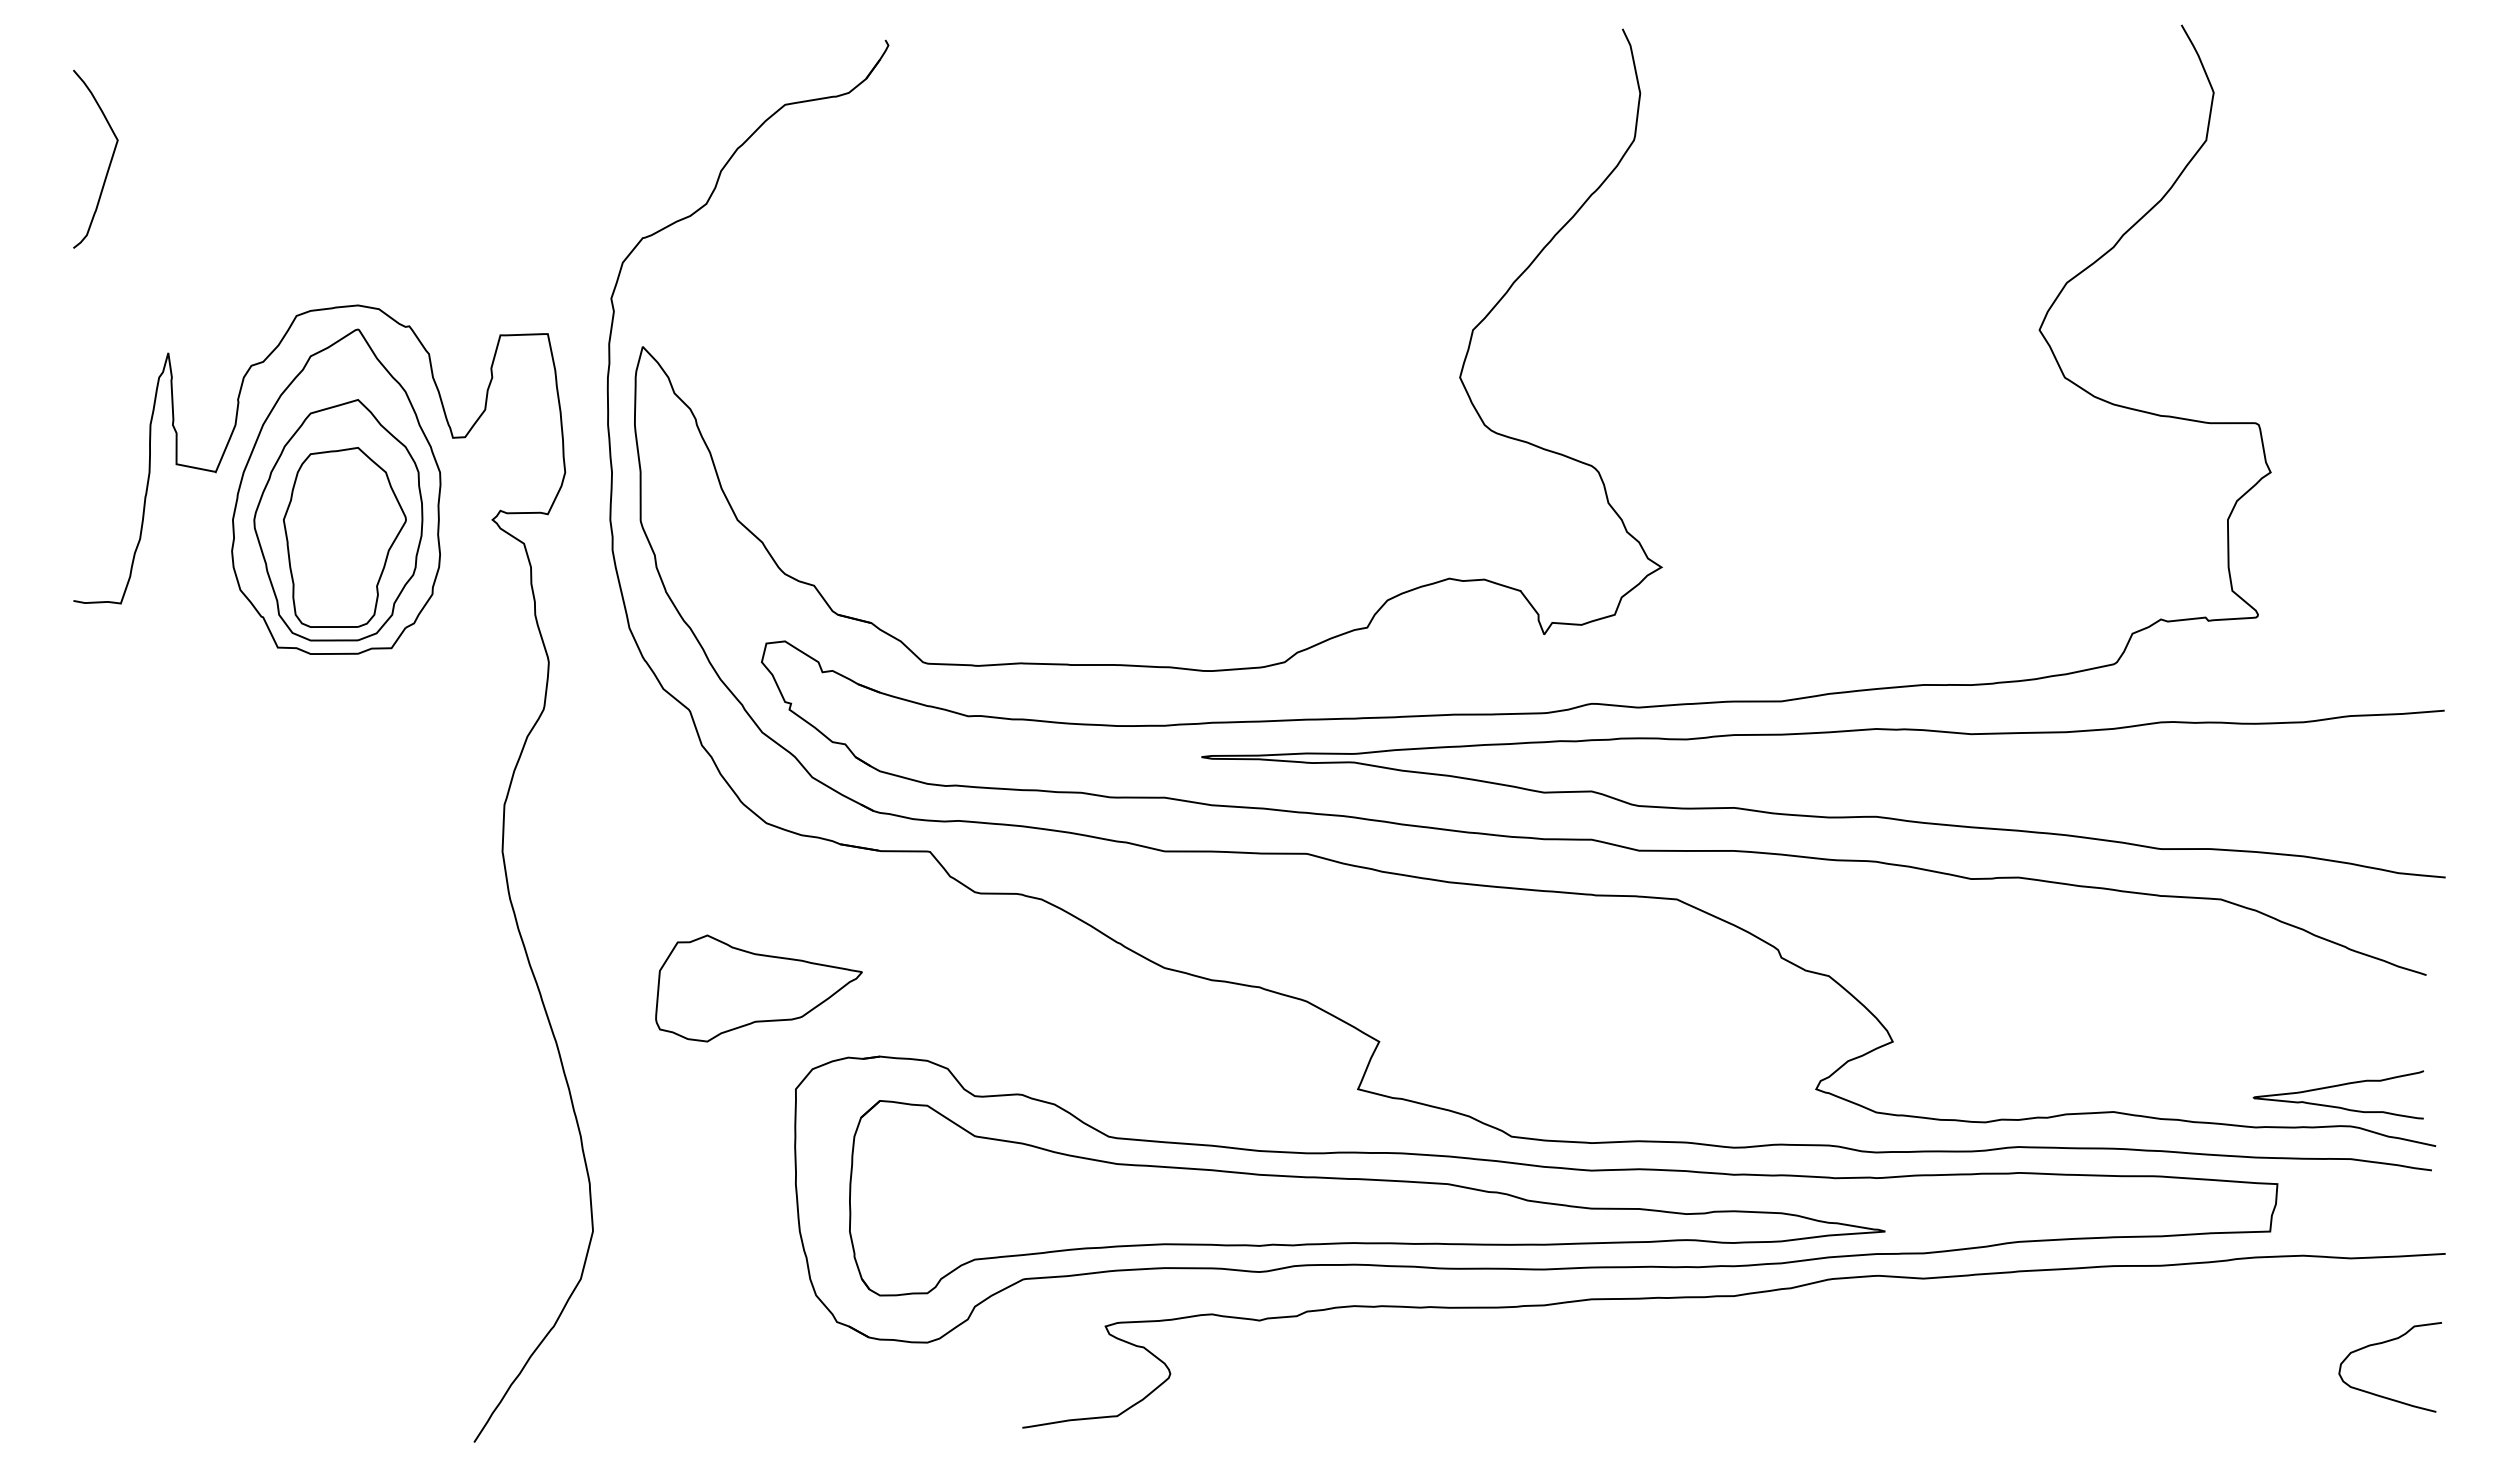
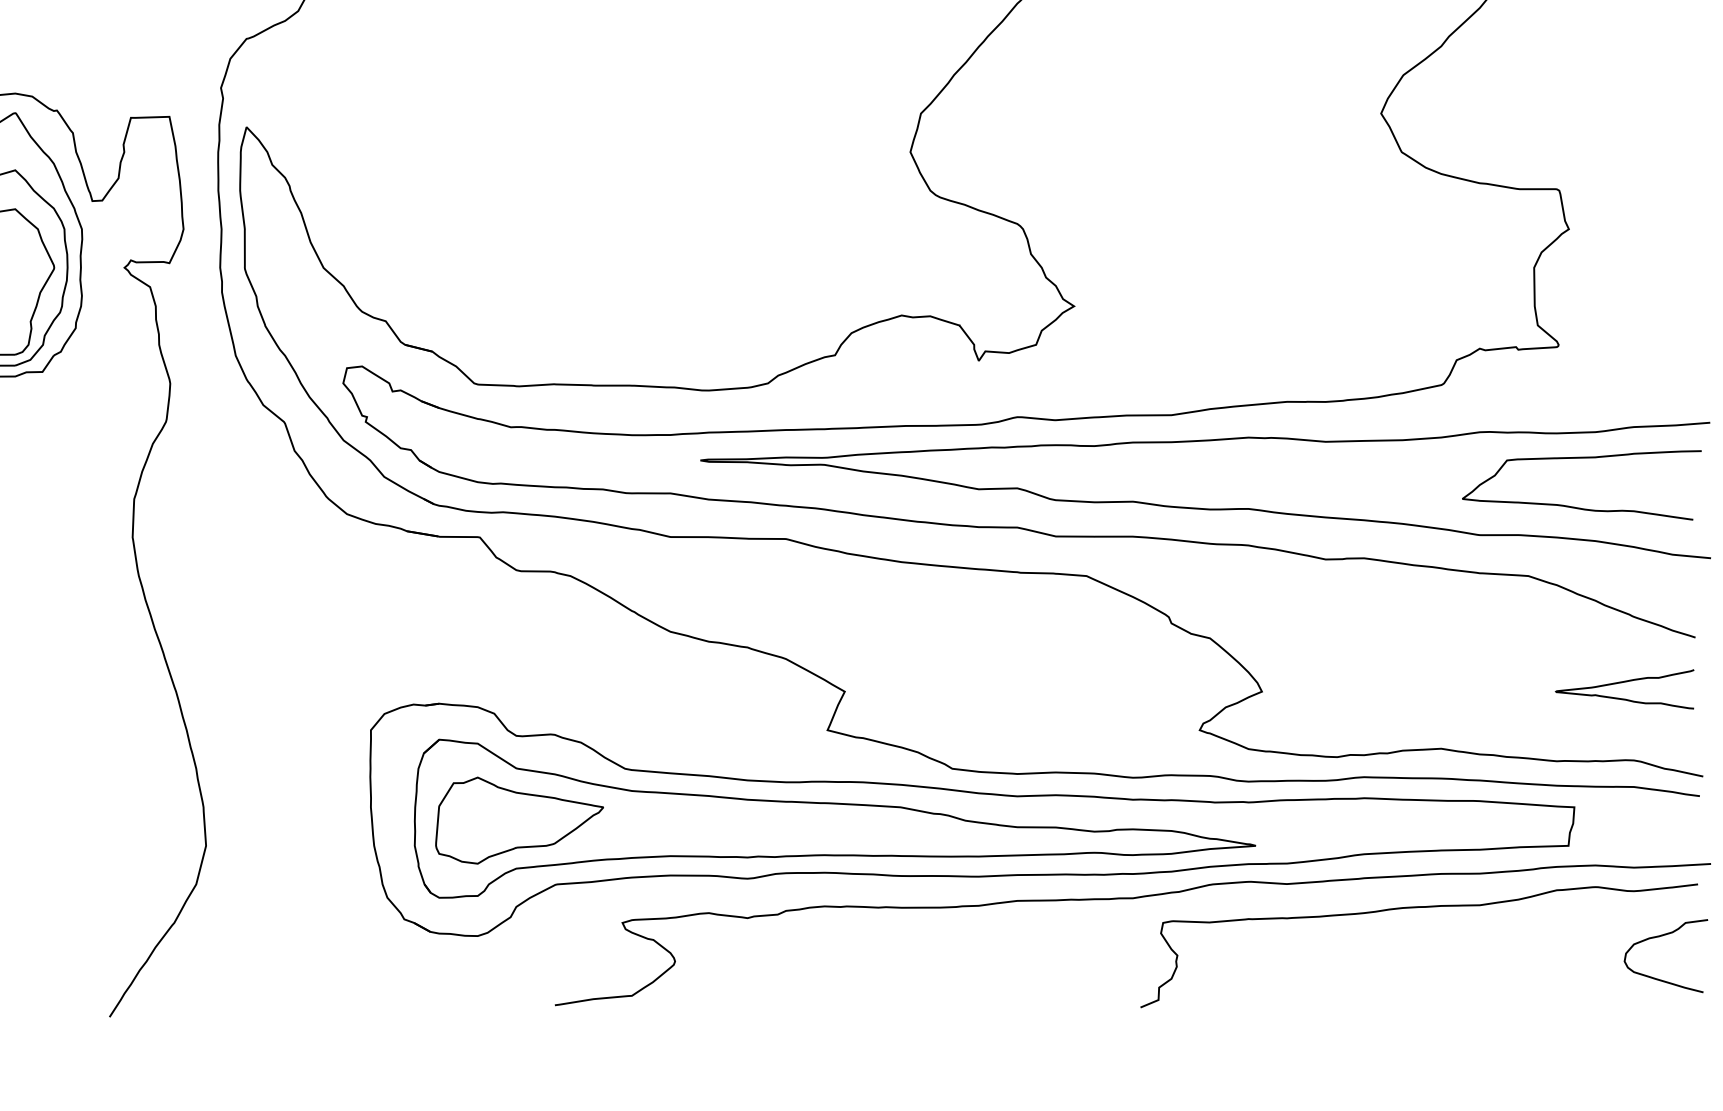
curve: (2280, 814) -> (1576, 507), added
part: (758, 988) -> (519, 820), moved
curve: (2338, 1086) -> (1624, 682), moved
curve: (2081, 1308) -> (1415, 908), added

